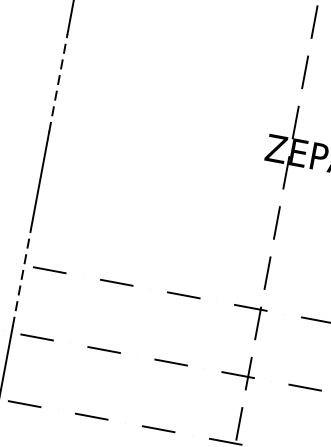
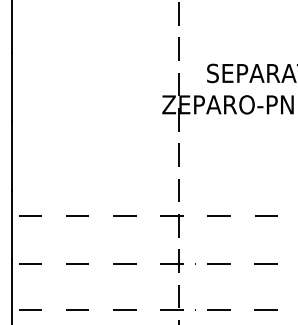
line: (58, 82) -> (12, 87), dashed -> solid
line: (22, 277) -> (12, 224), dashed -> solid

